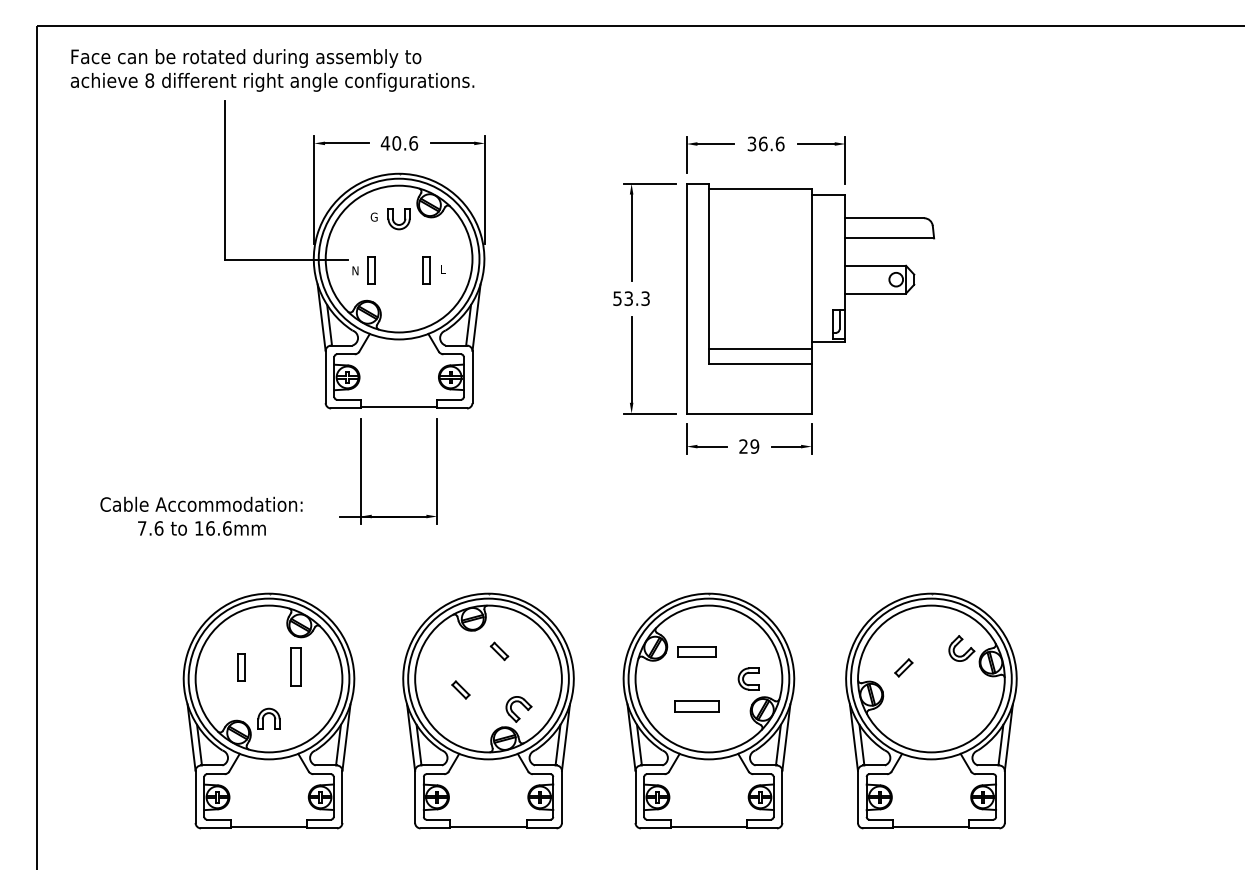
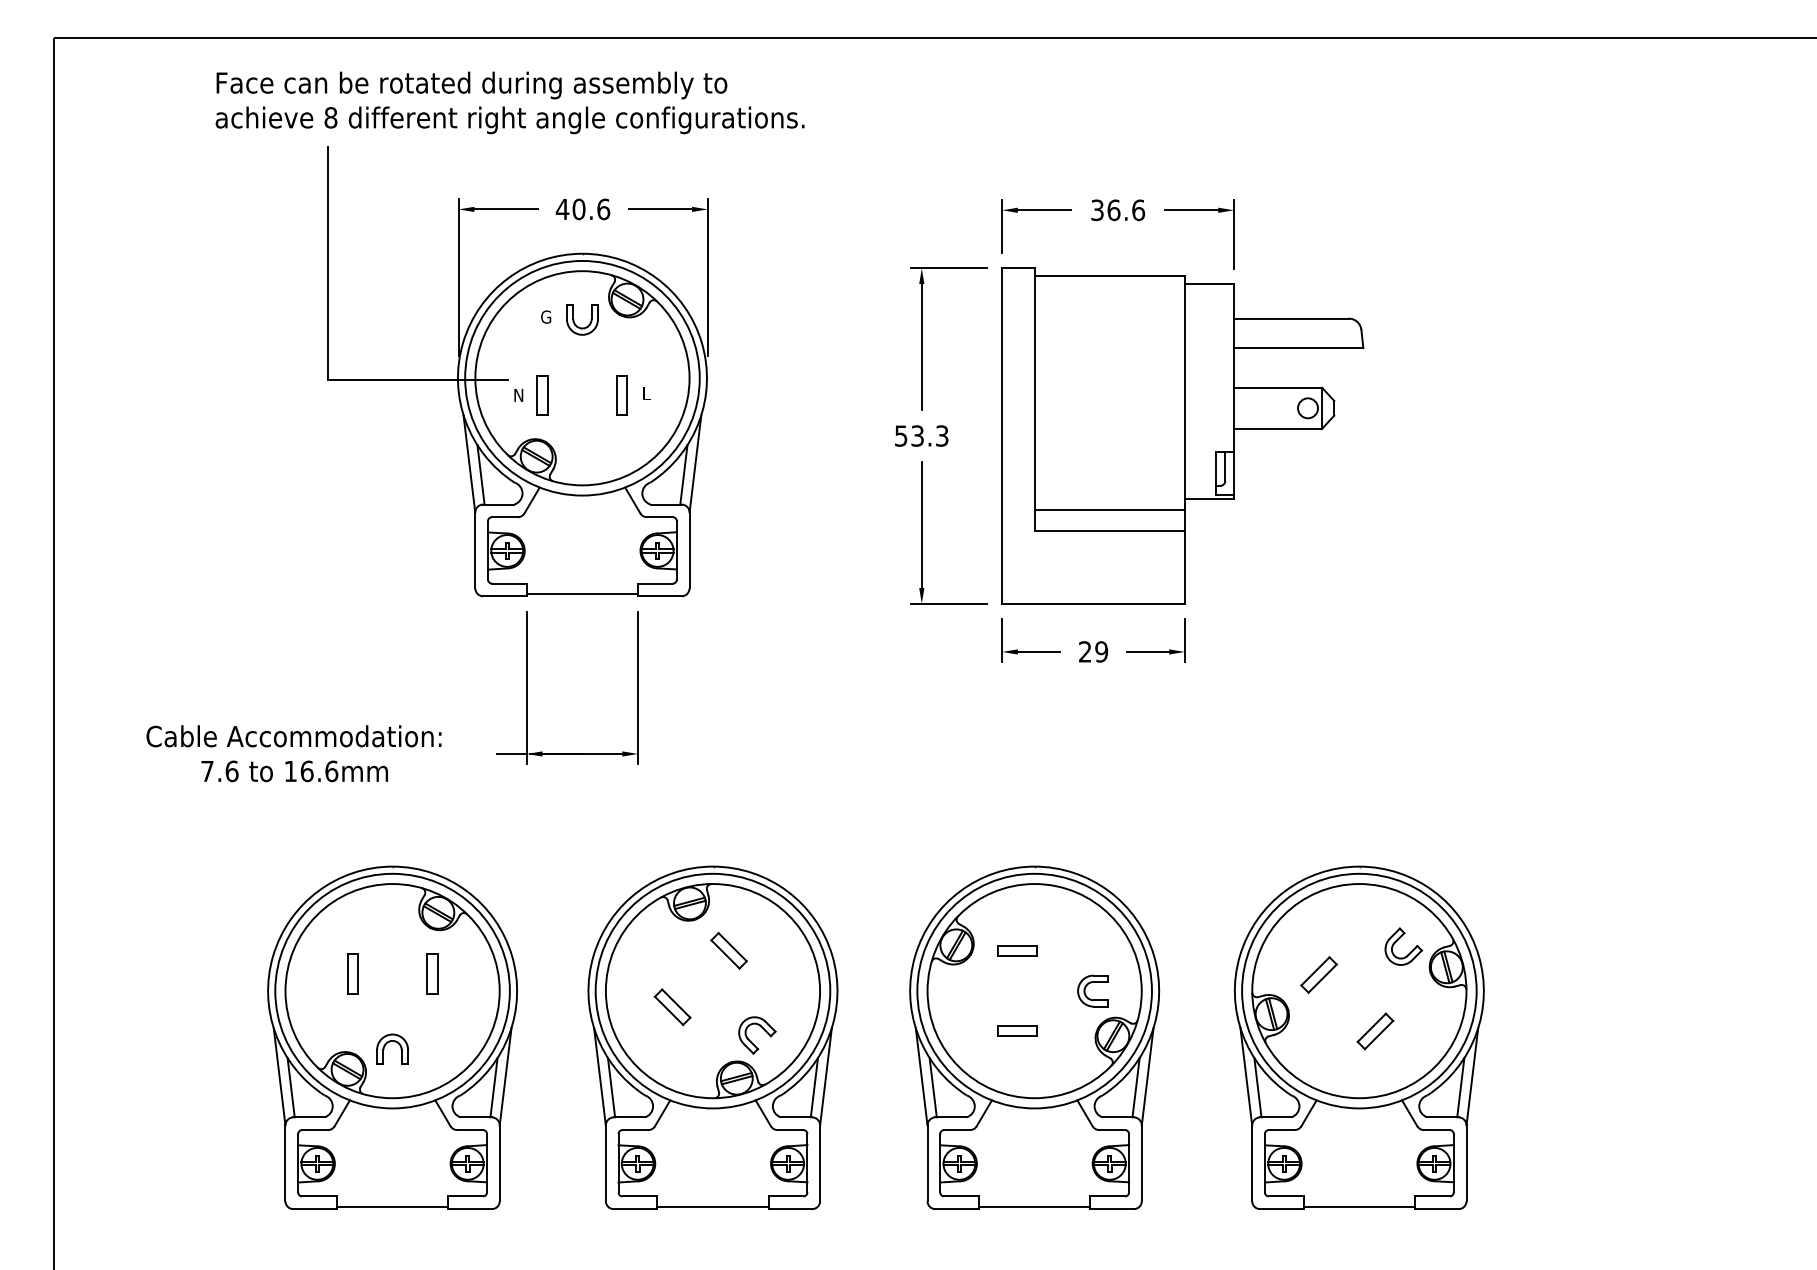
text: (272, 70) -> (510, 103), moved
part: (499, 651) -> (728, 950), size x1.43
part: (697, 651) -> (1017, 950), size x0.71
part: (296, 667) -> (432, 974), size x0.71
part: (903, 667) -> (1318, 974), size x1.43
part: (460, 689) -> (672, 1006), size x1.43
part: (697, 706) -> (1017, 1031), size x0.62
part: (942, 706) -> (1375, 1031), added

